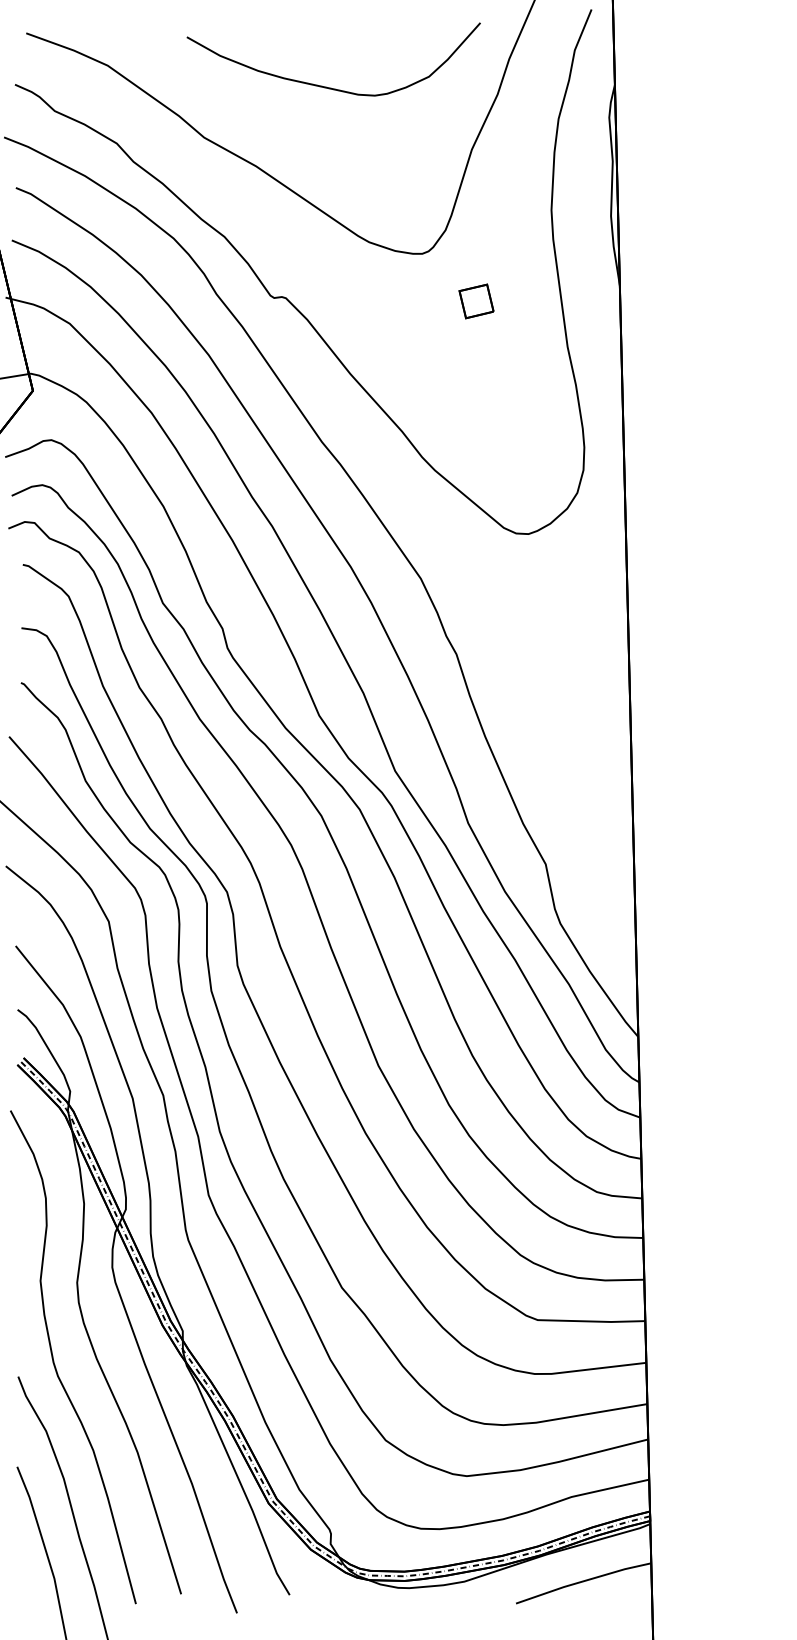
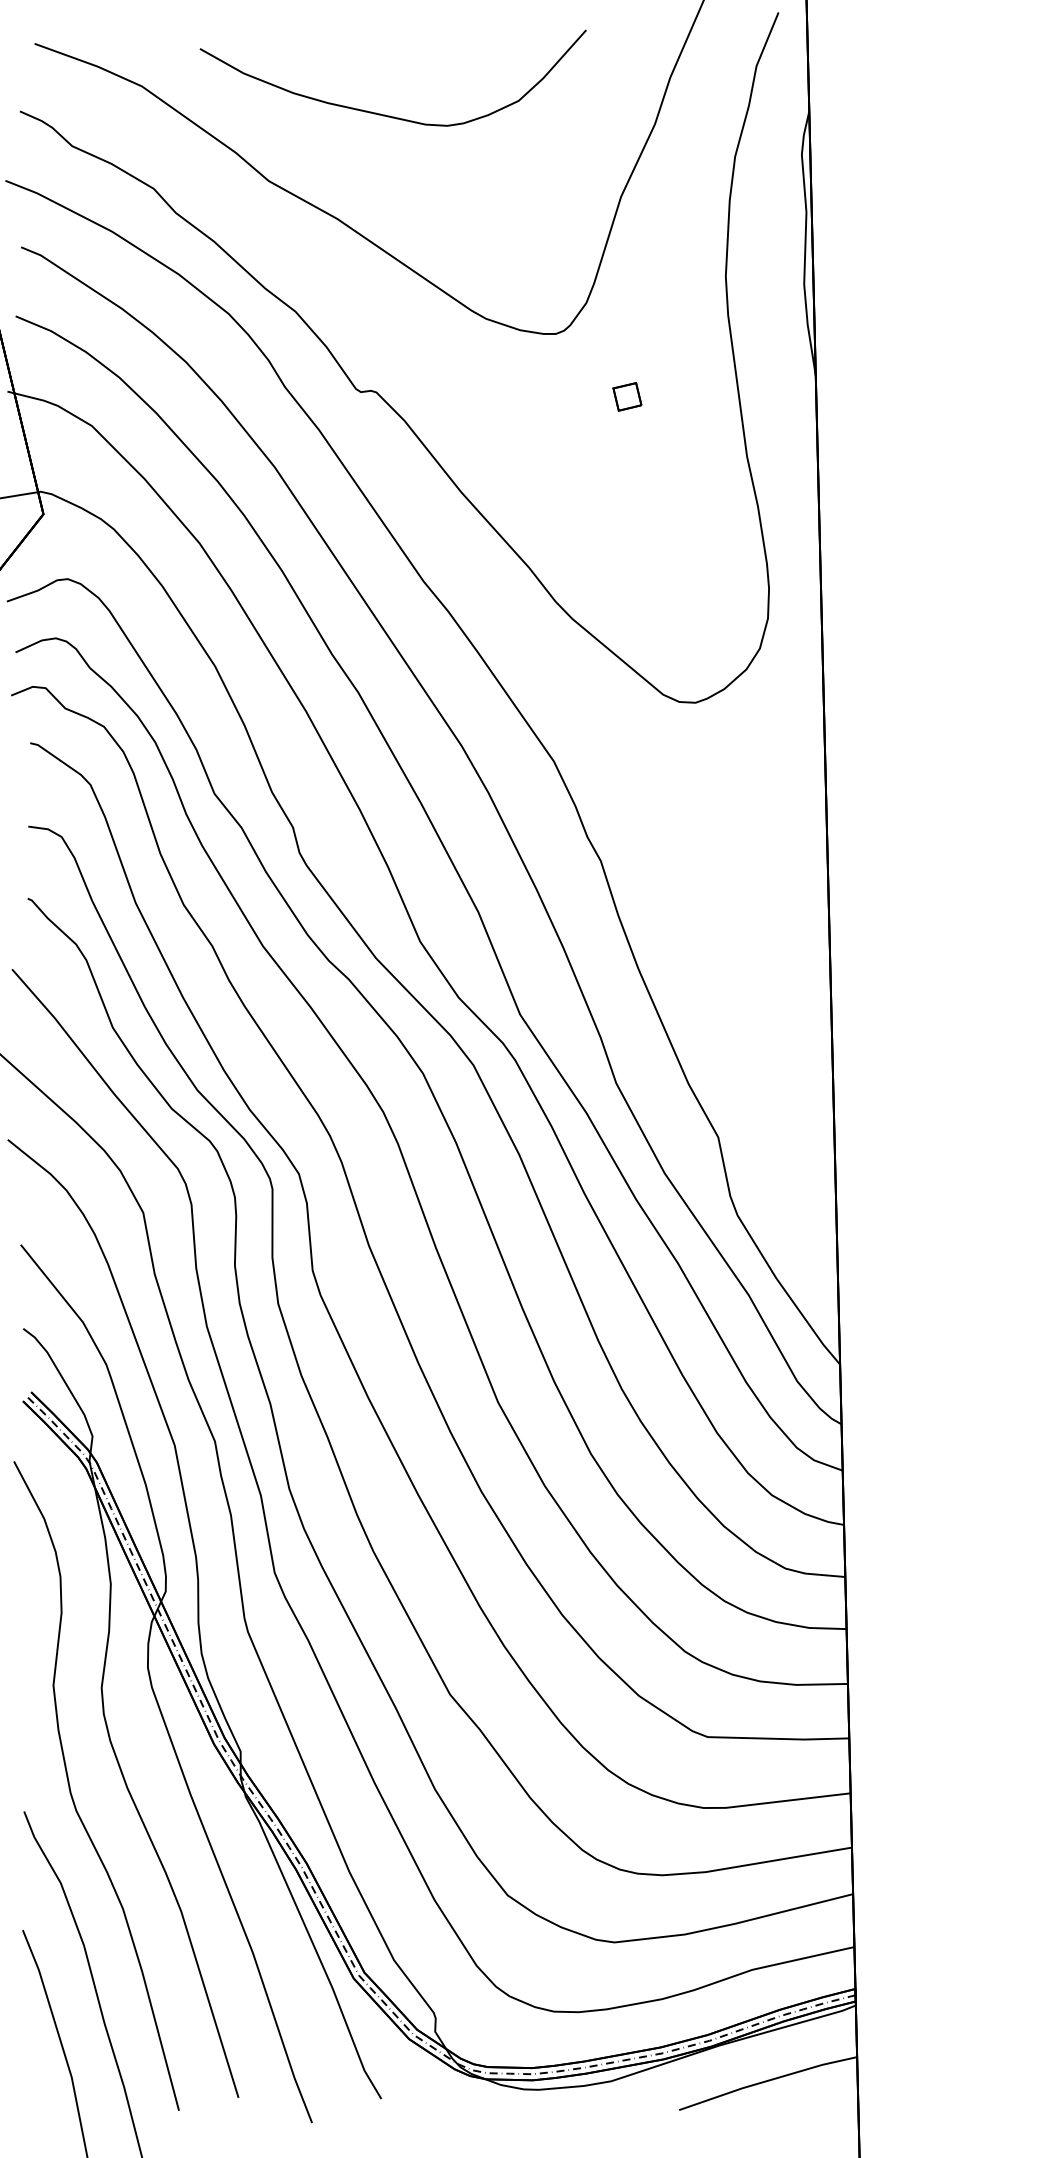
curve: (326, 86) -> (383, 113), moved
part: (476, 301) -> (627, 396), size x0.62

